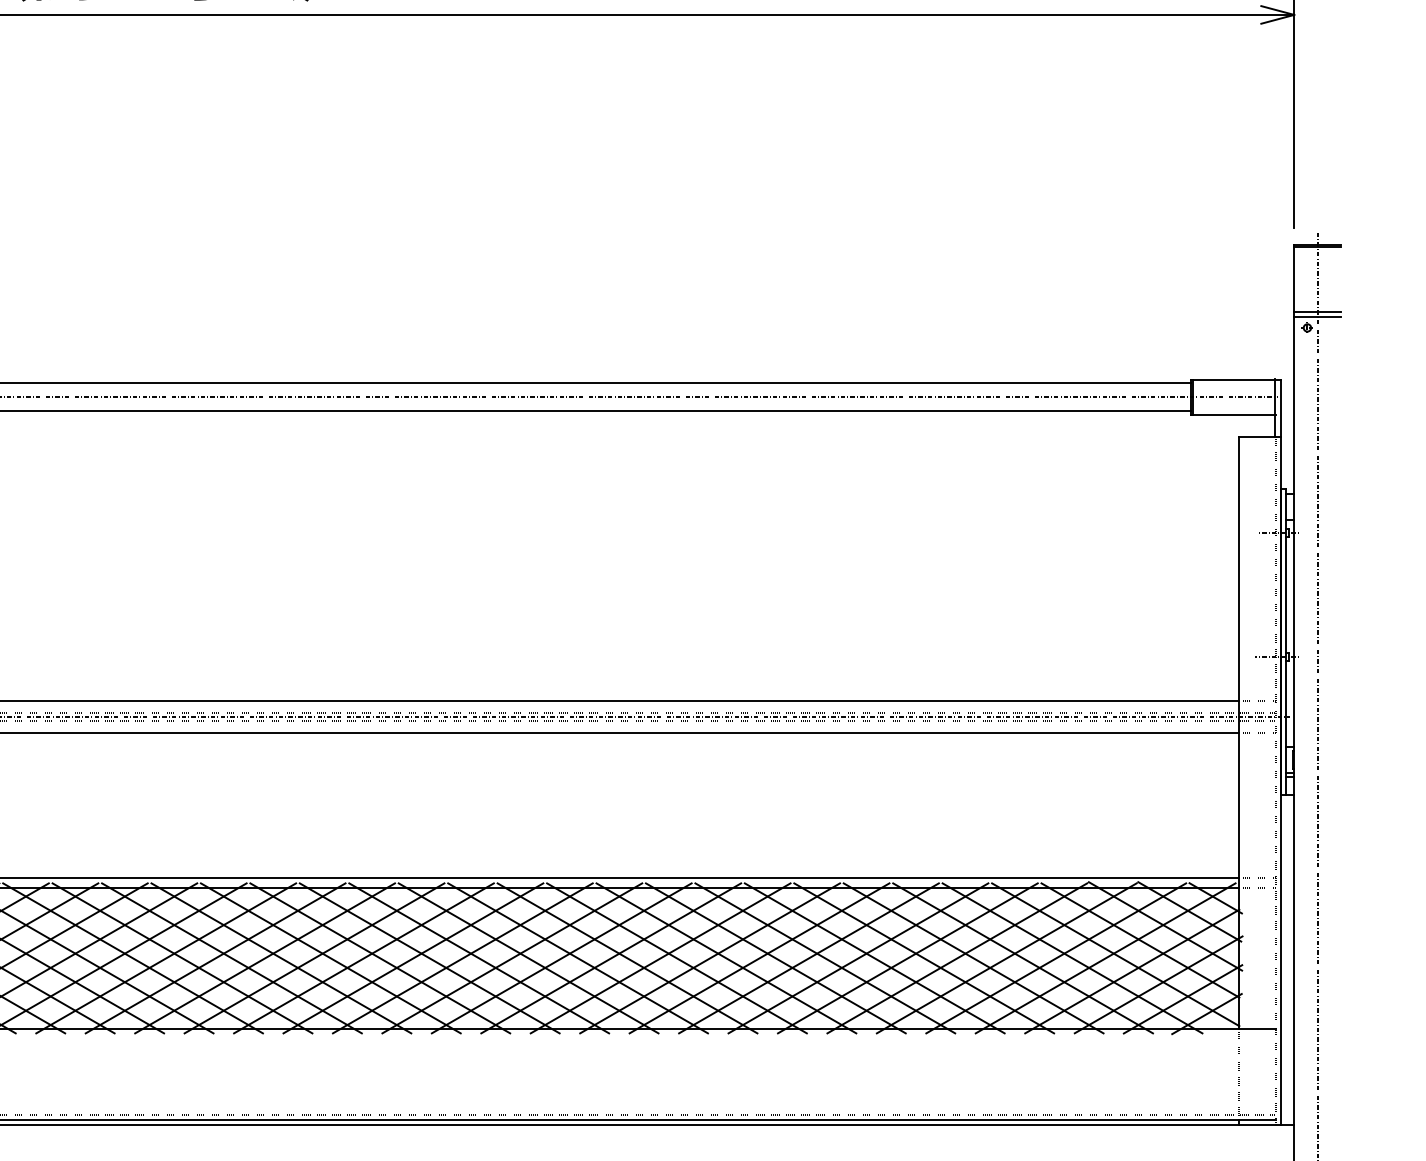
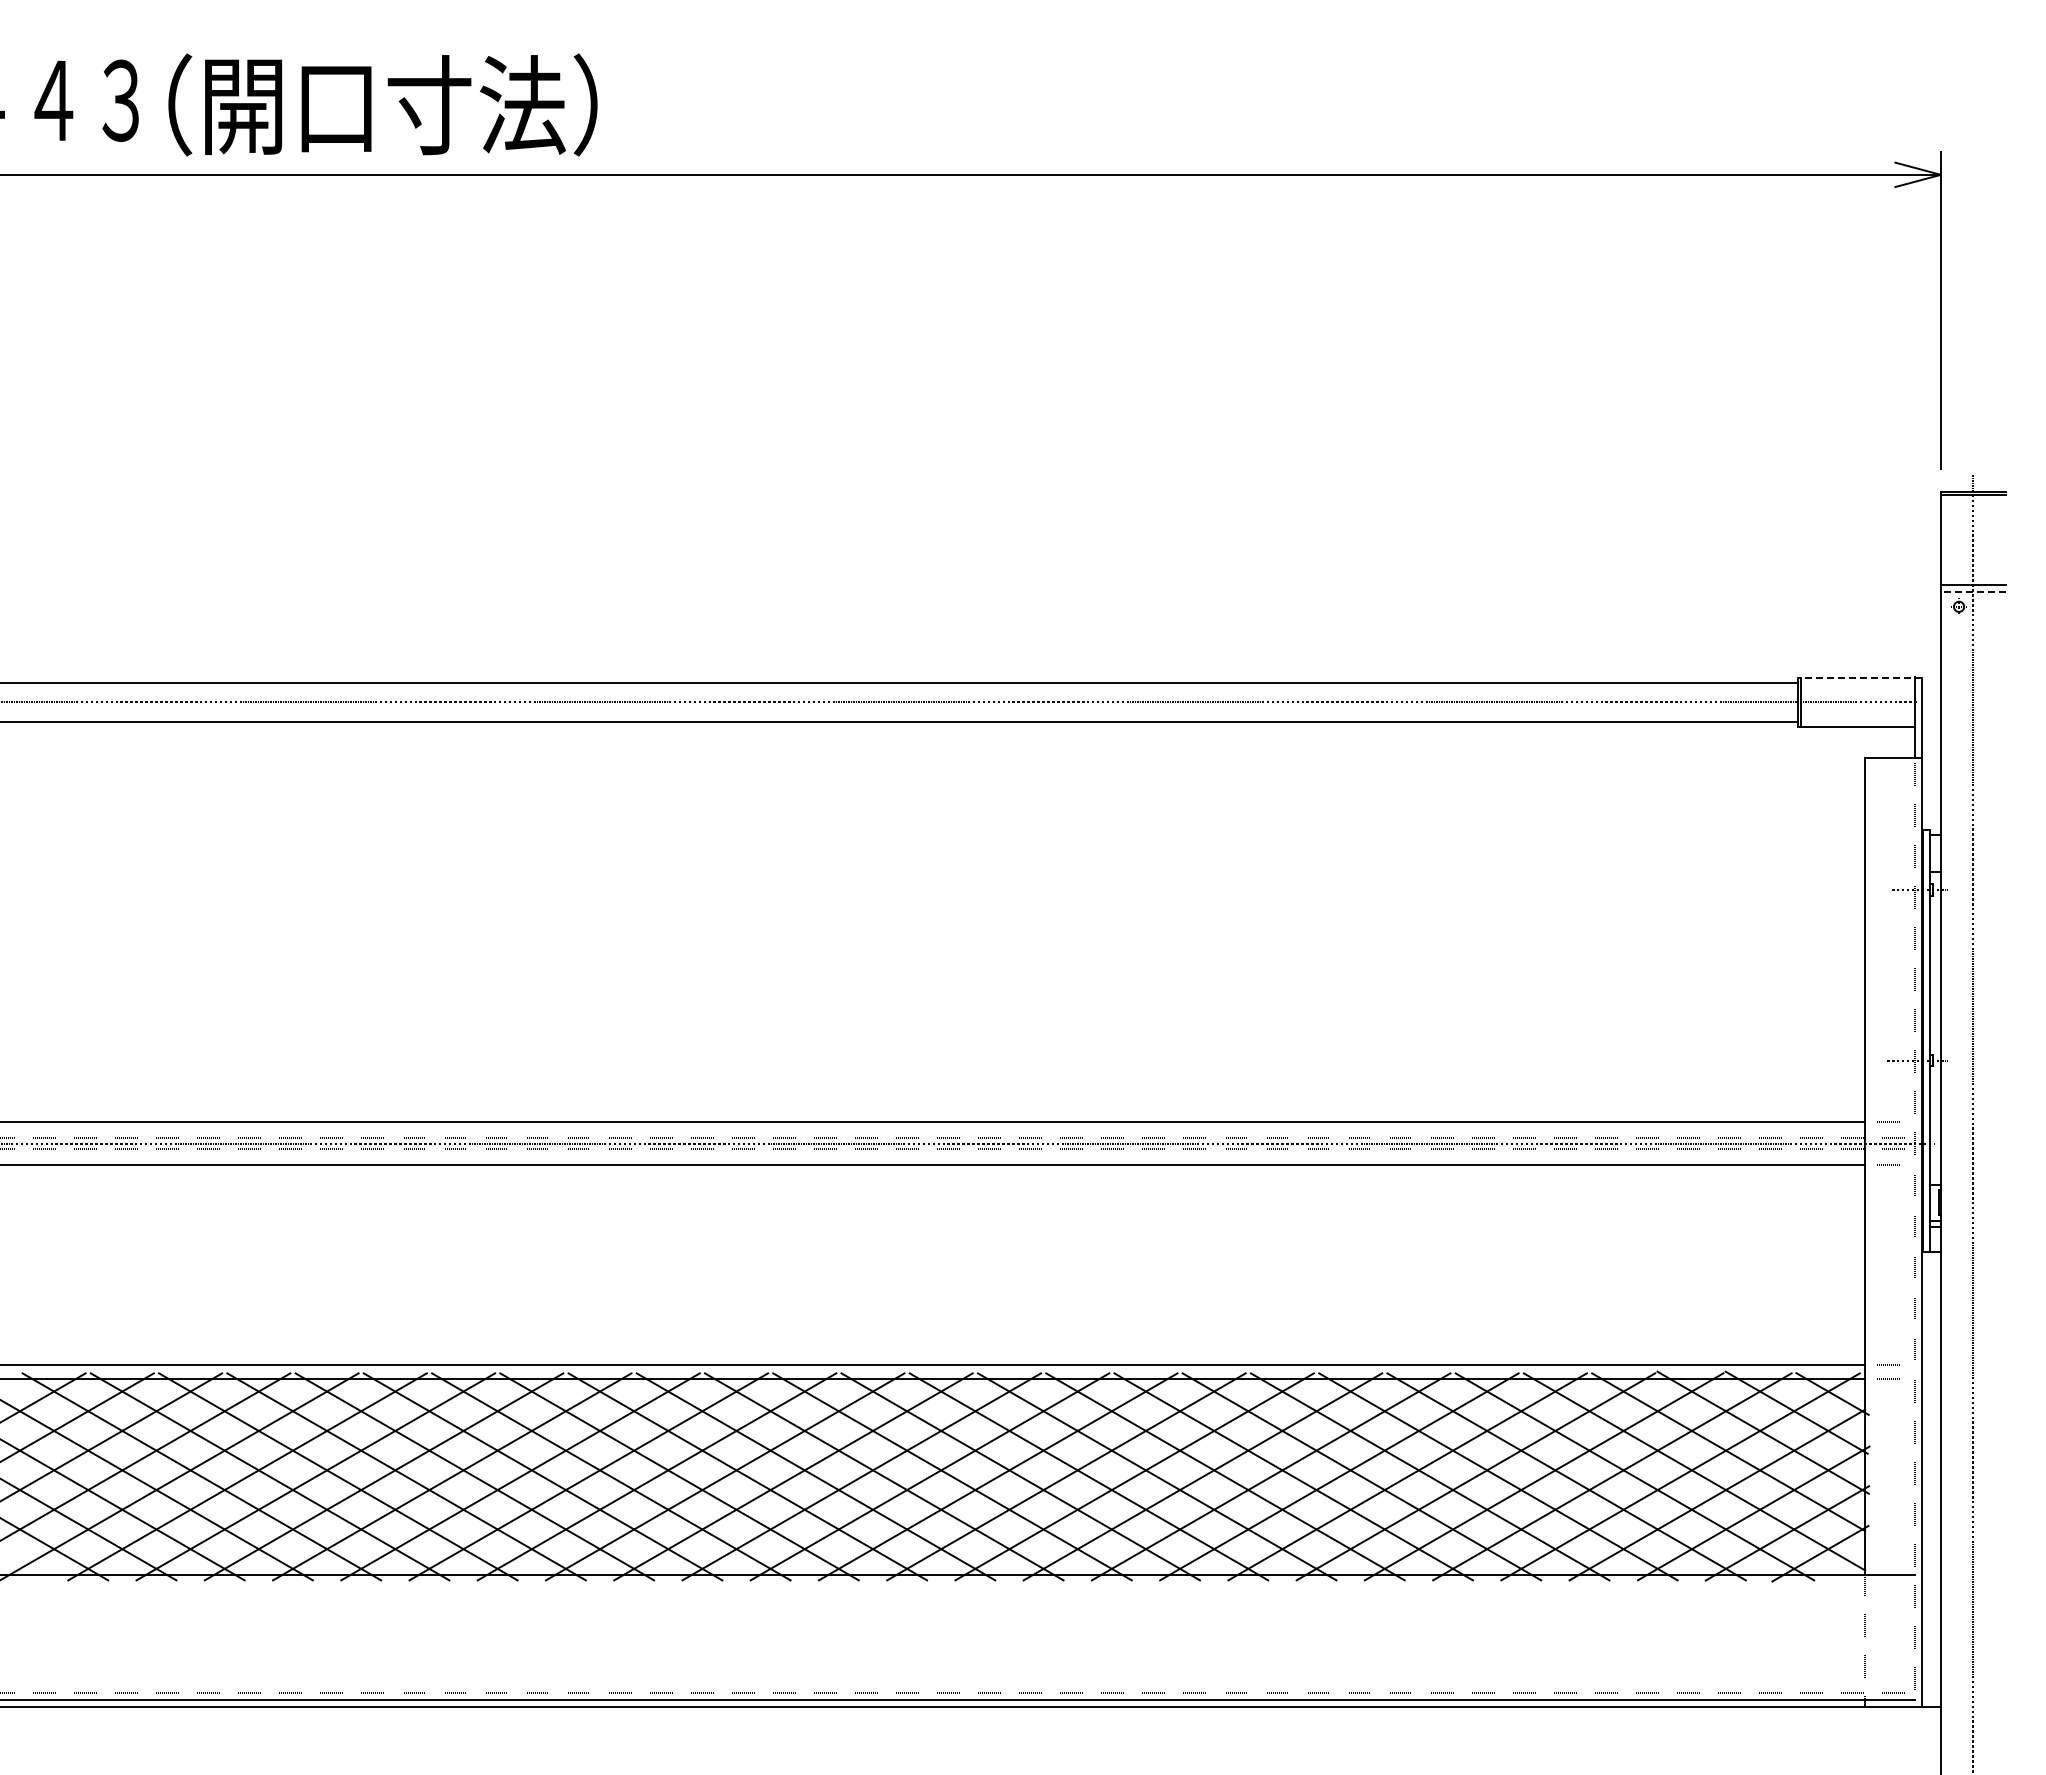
line: (1317, 317) -> (1972, 592), solid -> dashed
line: (1235, 379) -> (1859, 678), solid -> dashed

